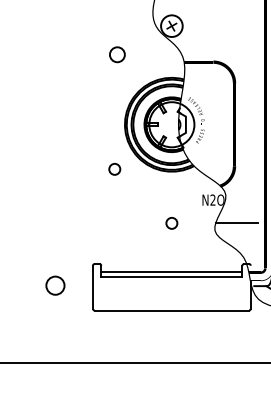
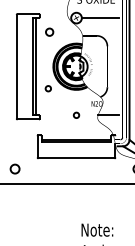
line: (220, 26) -> (100, 18), added
part: (74, 124) -> (28, 66), added
circle: (54, 284) -> (14, 168), moved

